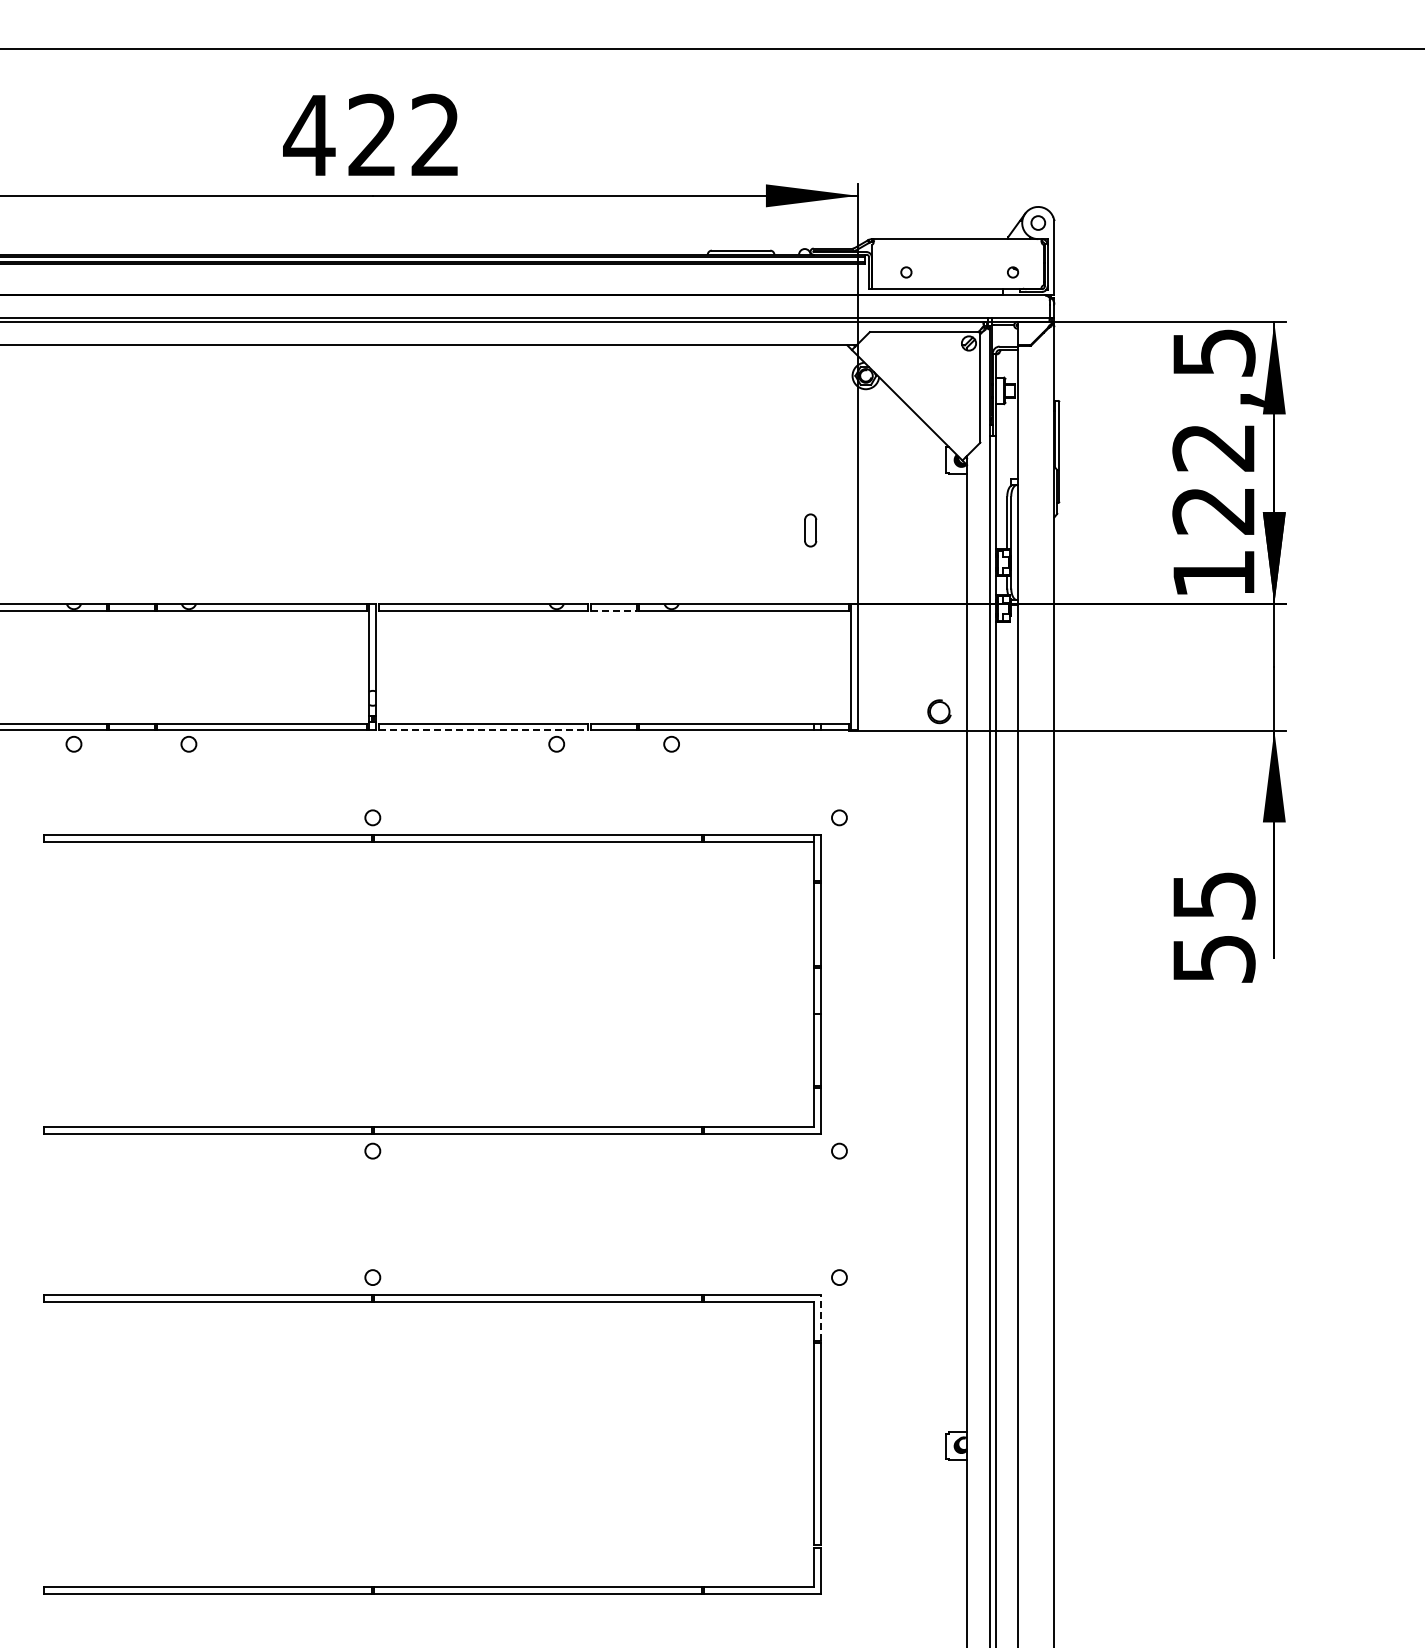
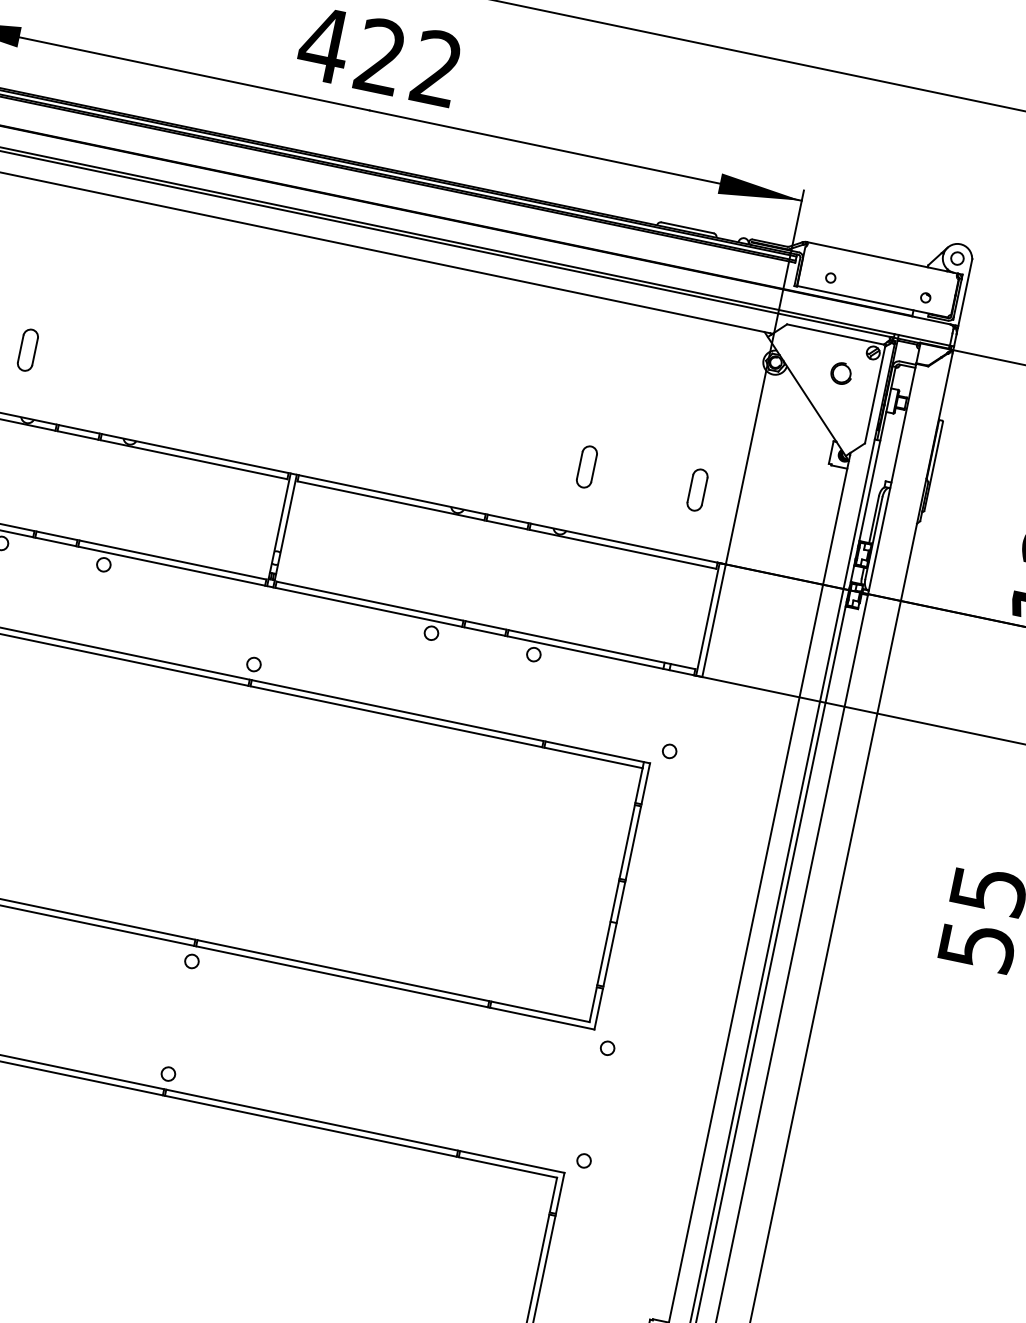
part: (58, 530) -> (27, 350), added
part: (686, 530) -> (586, 466), added
part: (810, 530) -> (697, 490), size x1.43
line: (613, 610) -> (506, 524), dashed -> solid
part: (939, 711) -> (841, 373), moved
line: (483, 730) -> (368, 607), dashed -> solid
line: (821, 1317) -> (560, 1193), dashed -> solid

